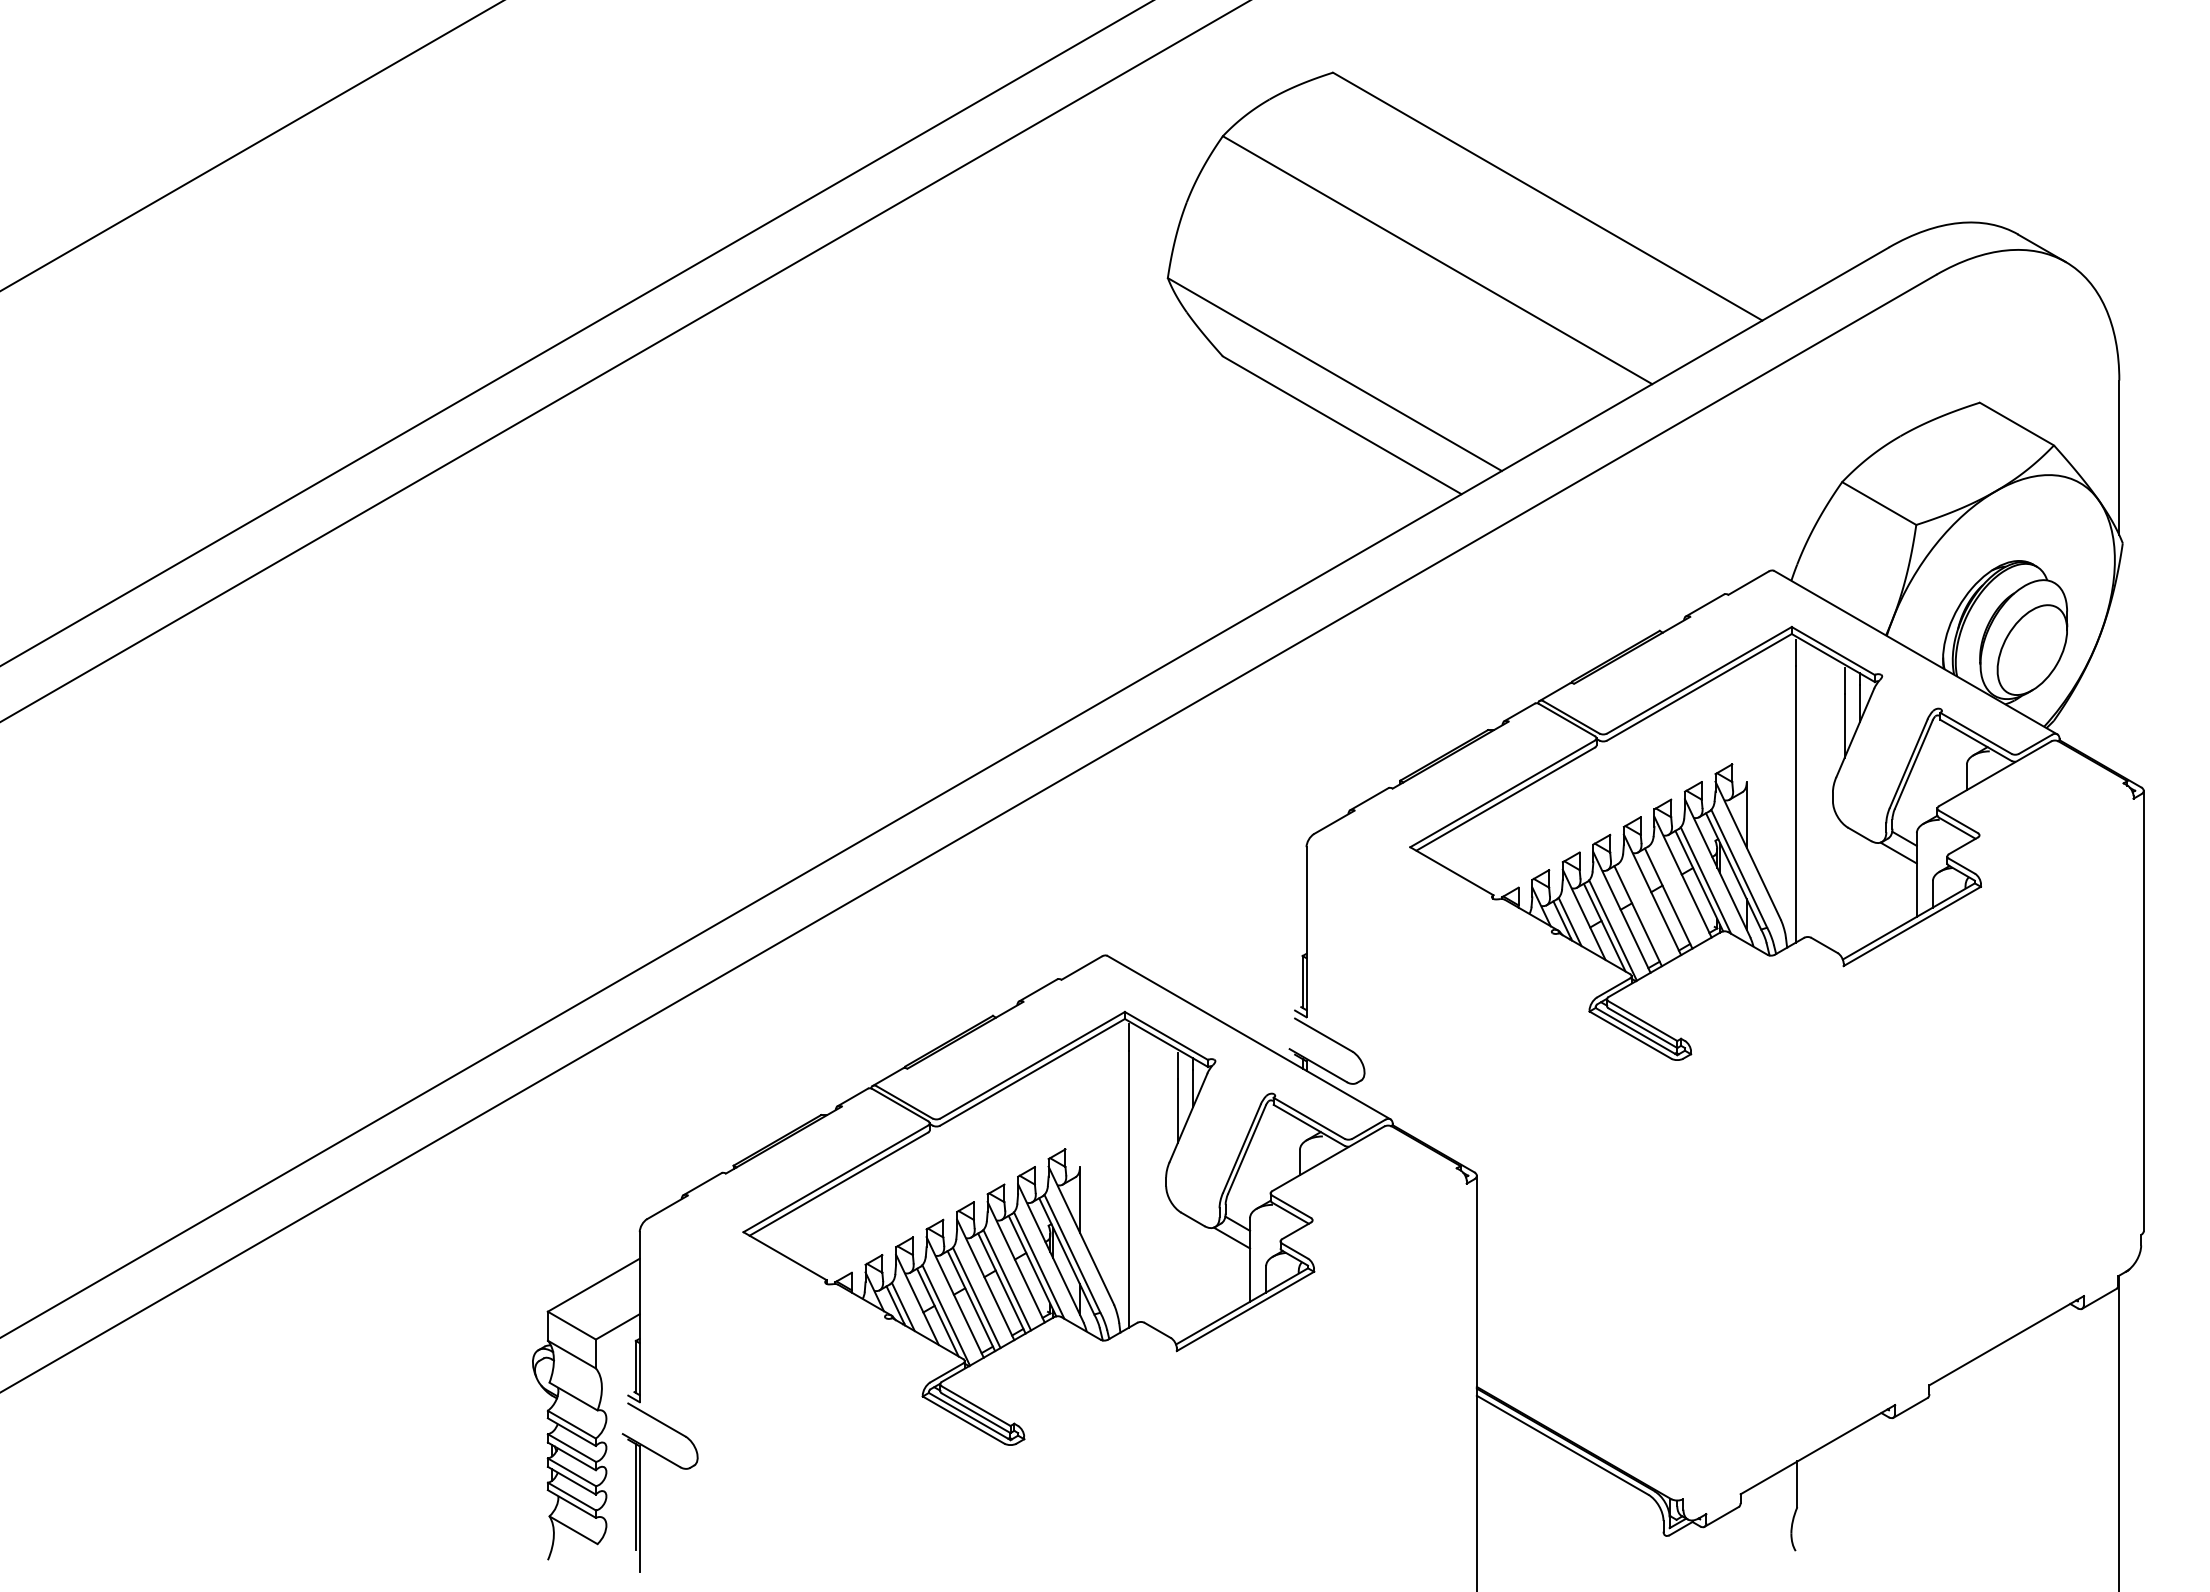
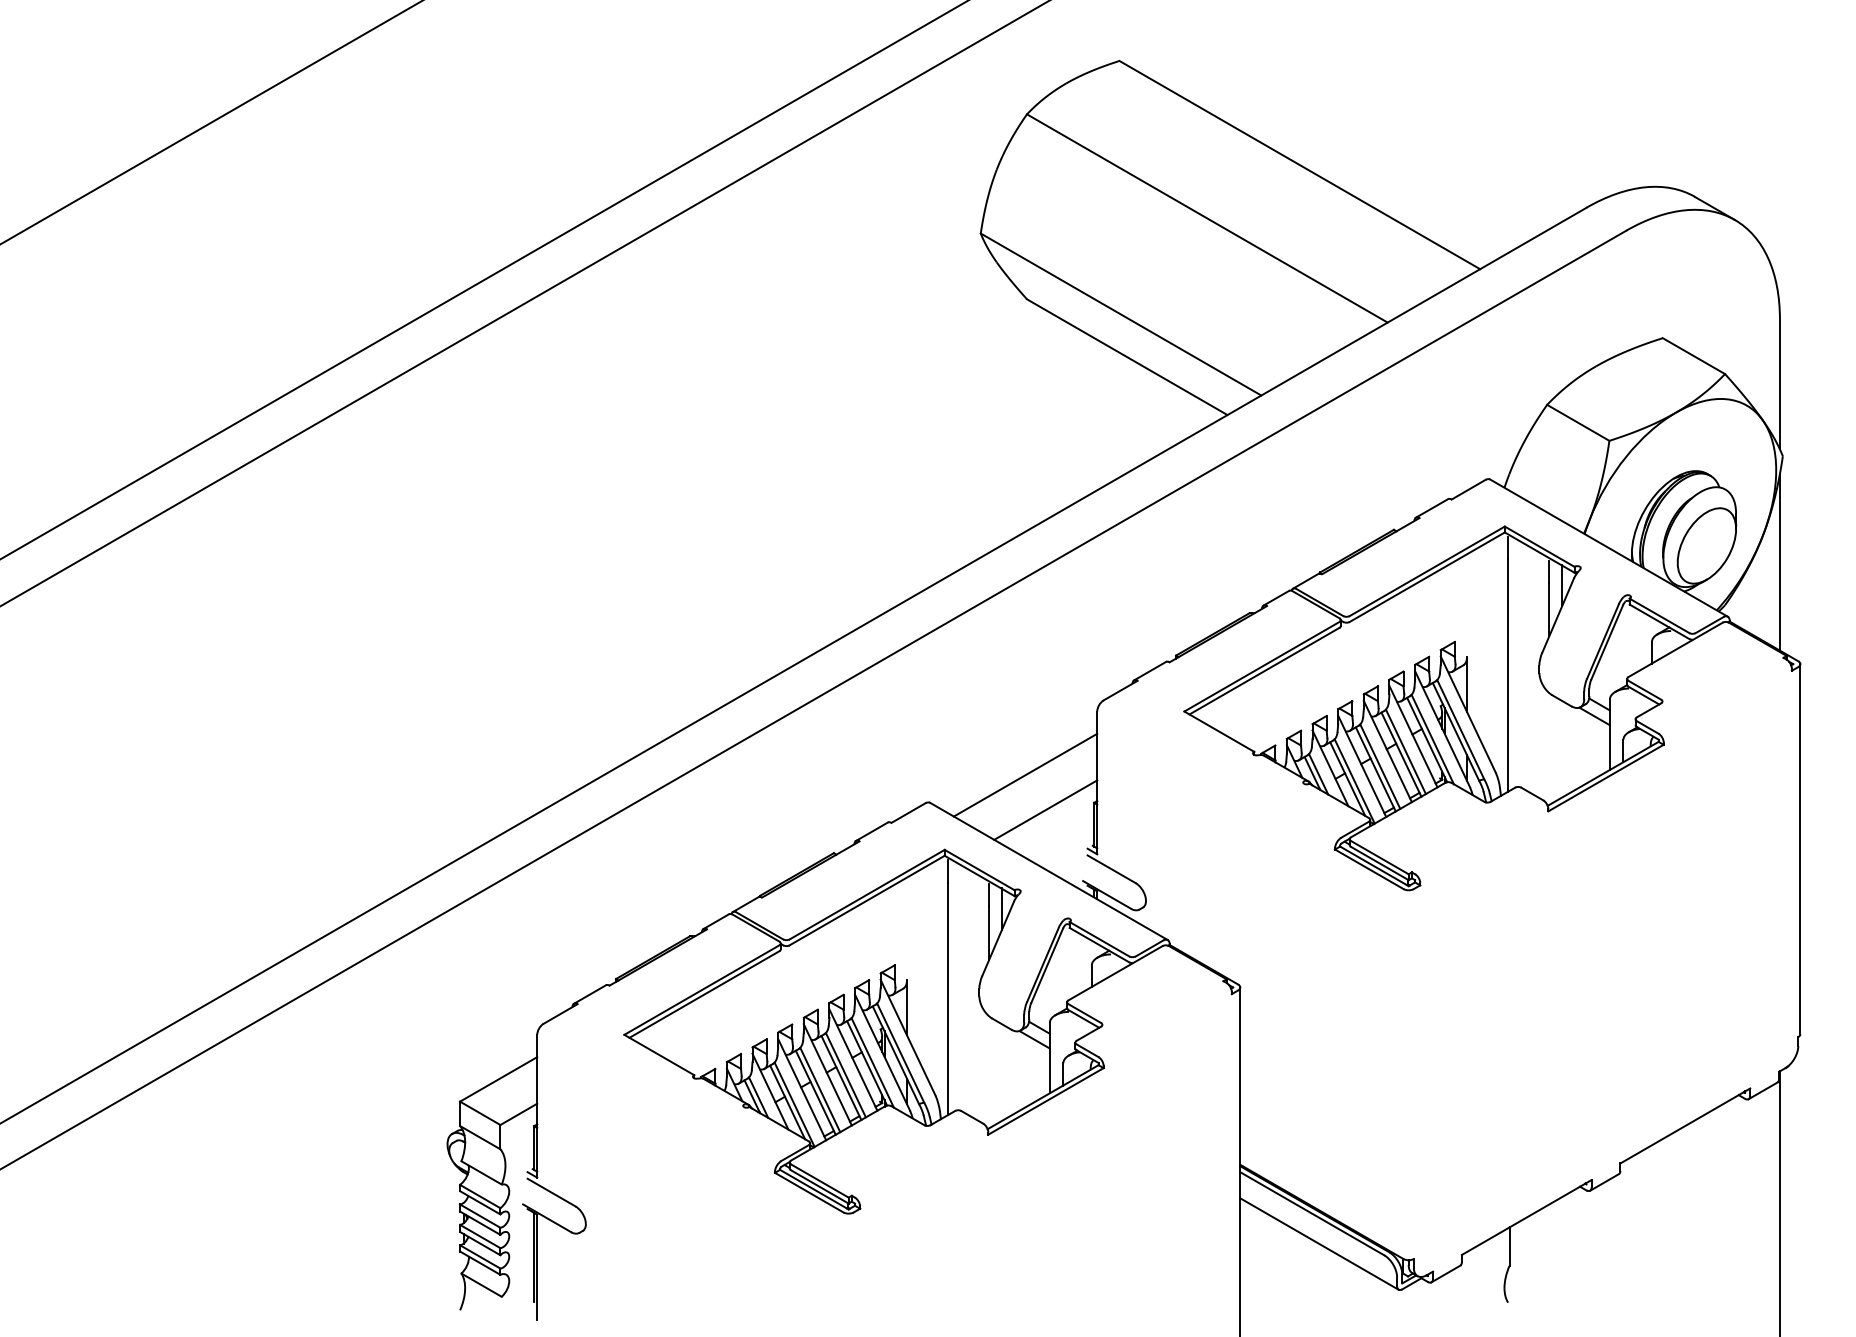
line: (2119, 669) -> (1780, 562), added
line: (1673, 894) -> (1405, 751), added
line: (1643, 912) -> (1380, 766), added
line: (1220, 922) -> (1025, 774), added
line: (1244, 964) -> (1045, 810), added
line: (1570, 1480) -> (1318, 1243), added

